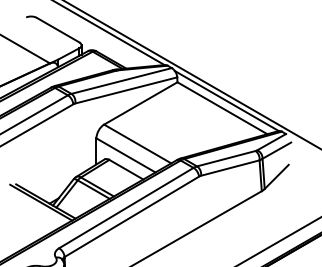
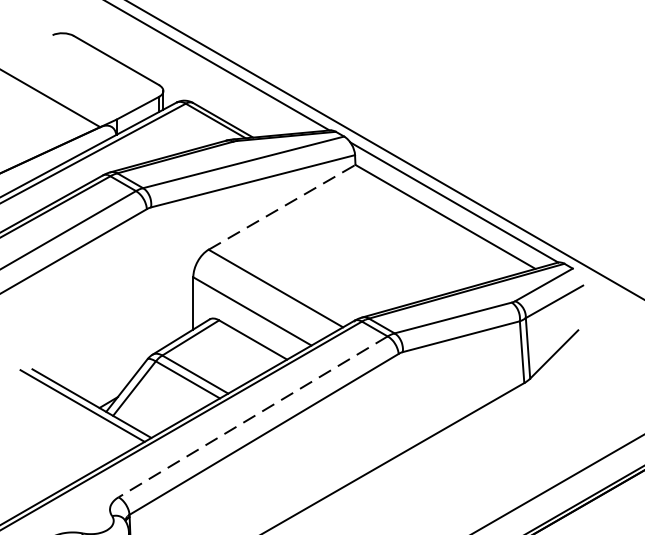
line: (141, 103) -> (283, 207), solid -> dashed
line: (125, 208) -> (251, 417), solid -> dashed

